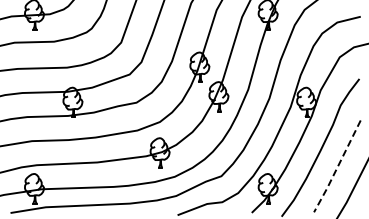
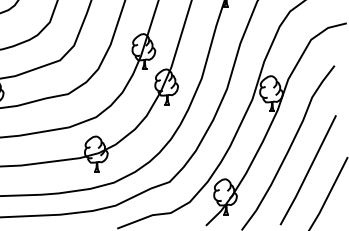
line: (337, 167) -> (308, 171), dashed -> solid

